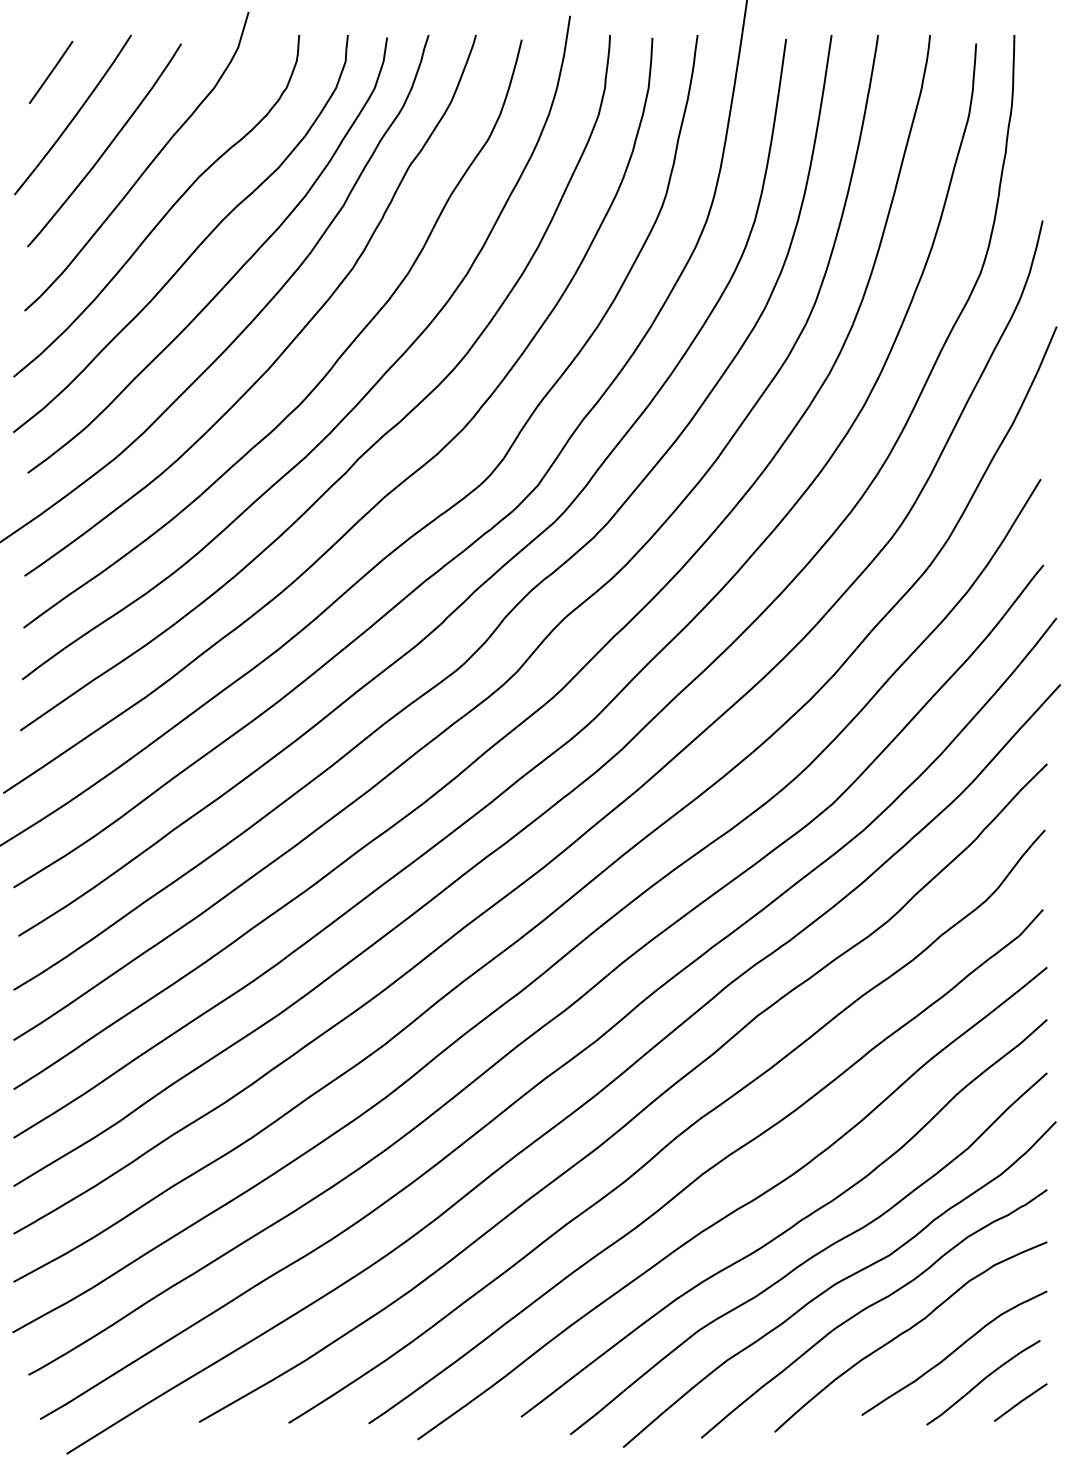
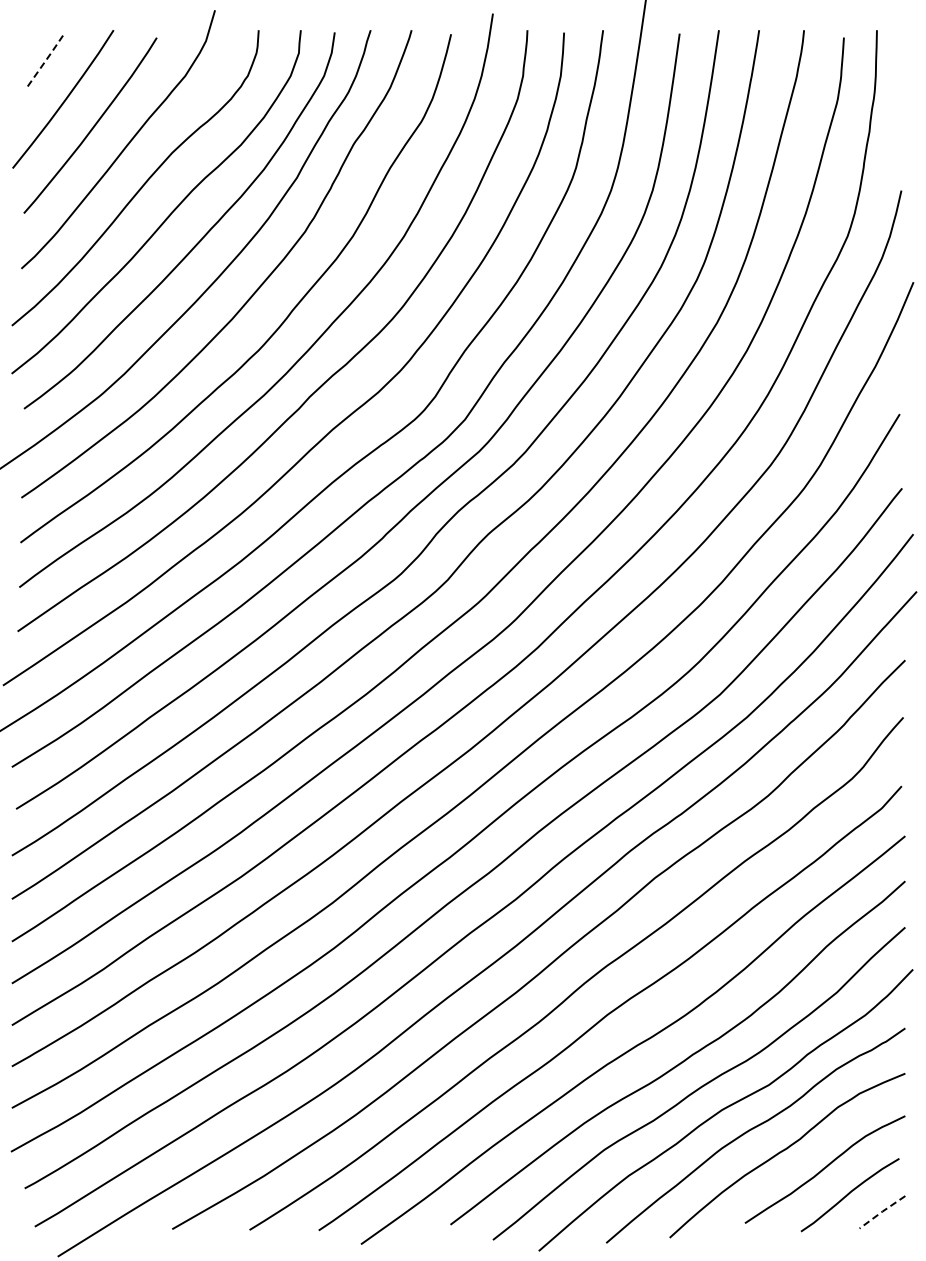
line: (51, 72) -> (44, 62), solid -> dashed
line: (1020, 1401) -> (882, 1211), solid -> dashed

